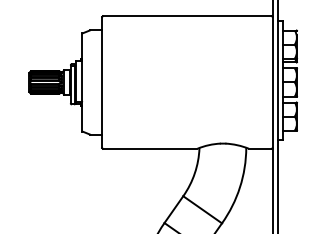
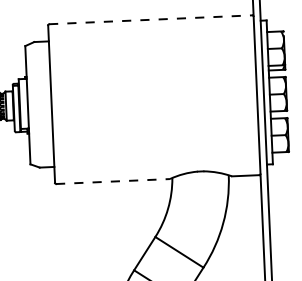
line: (187, 16) -> (150, 20), solid -> dashed
line: (150, 148) -> (113, 181), solid -> dashed

